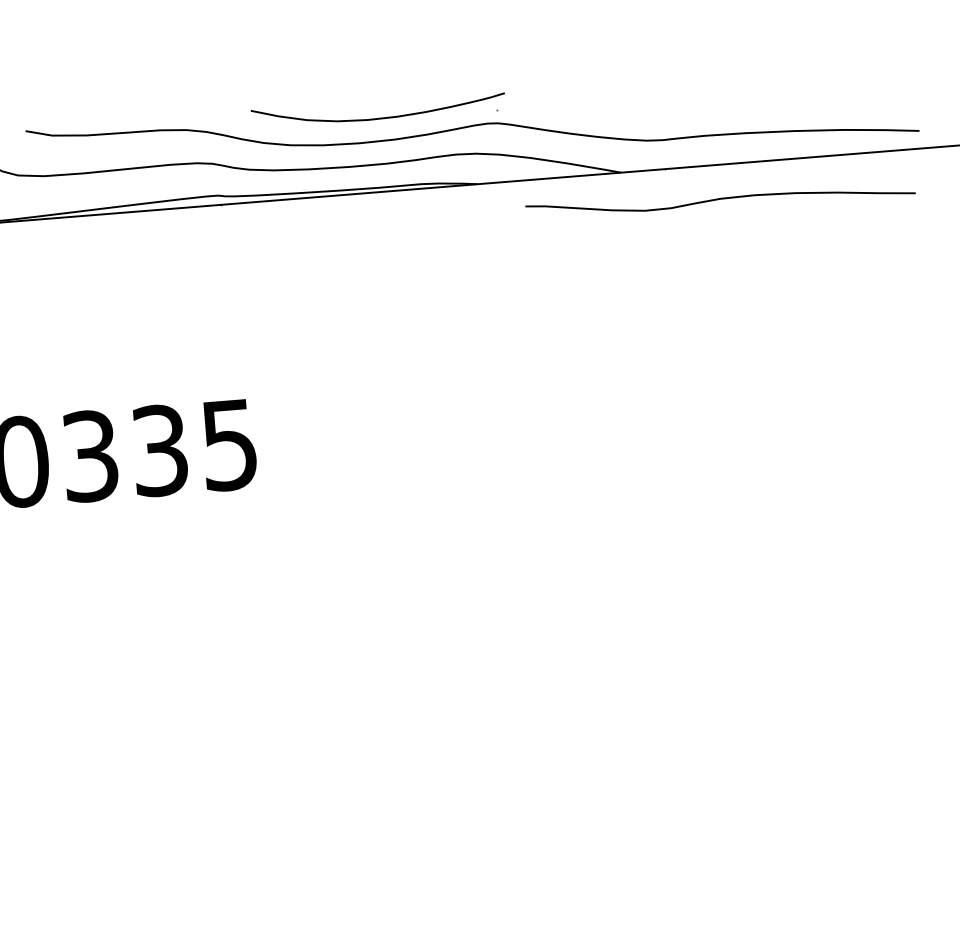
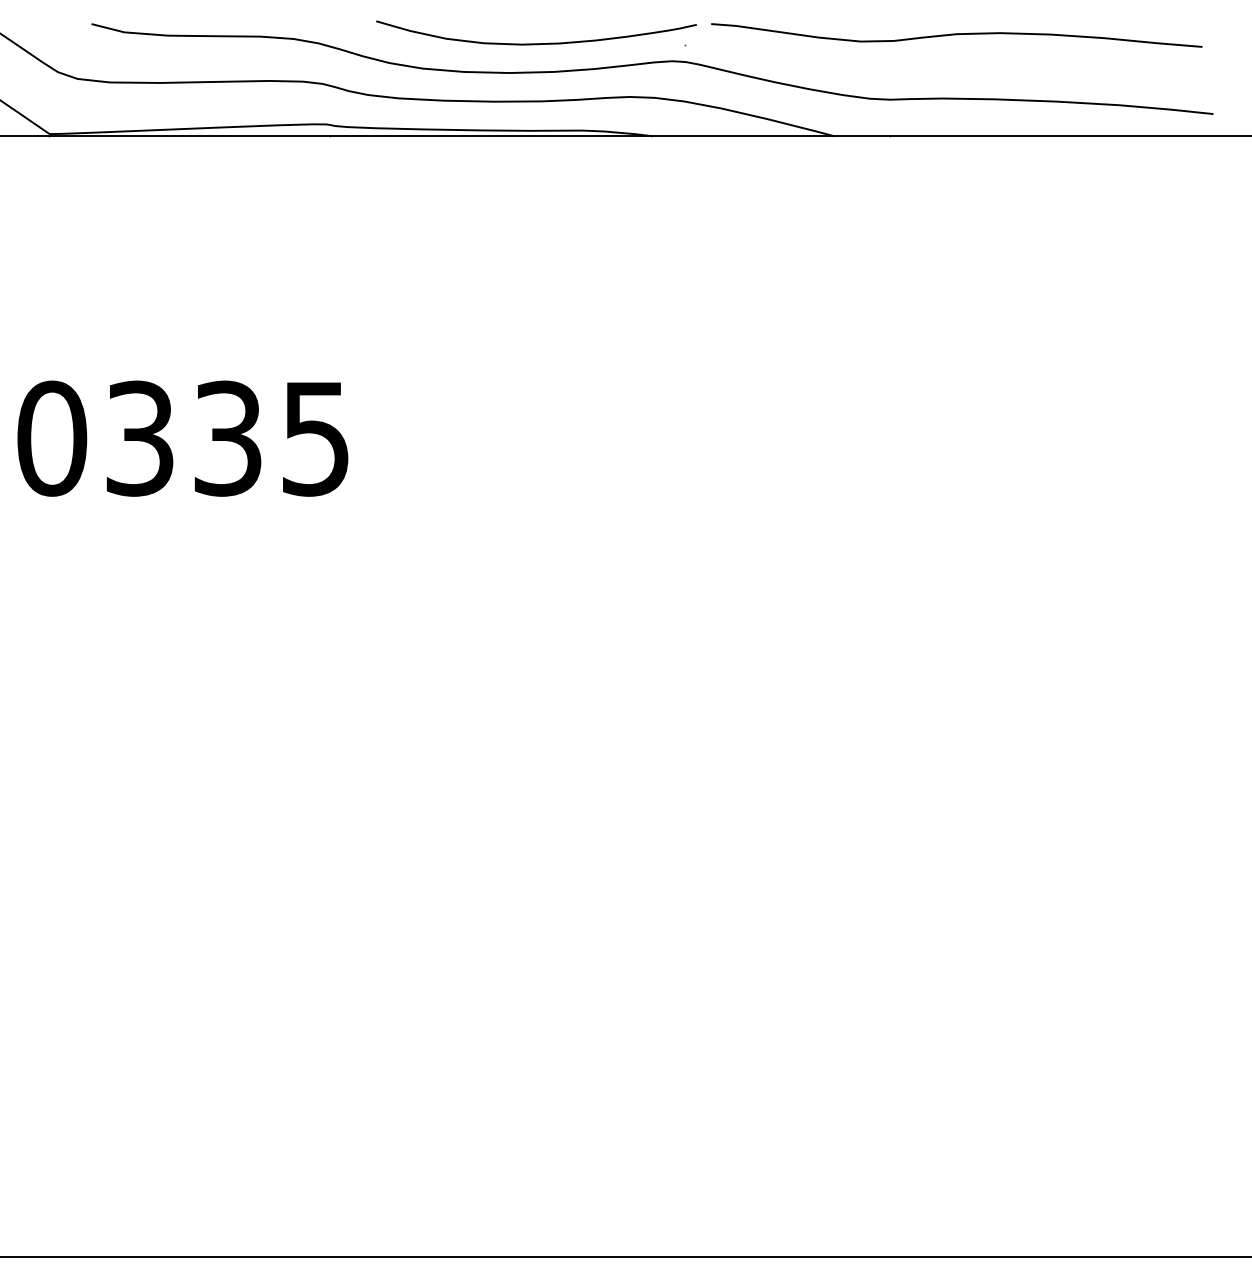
curve: (720, 199) -> (956, 35), moved

